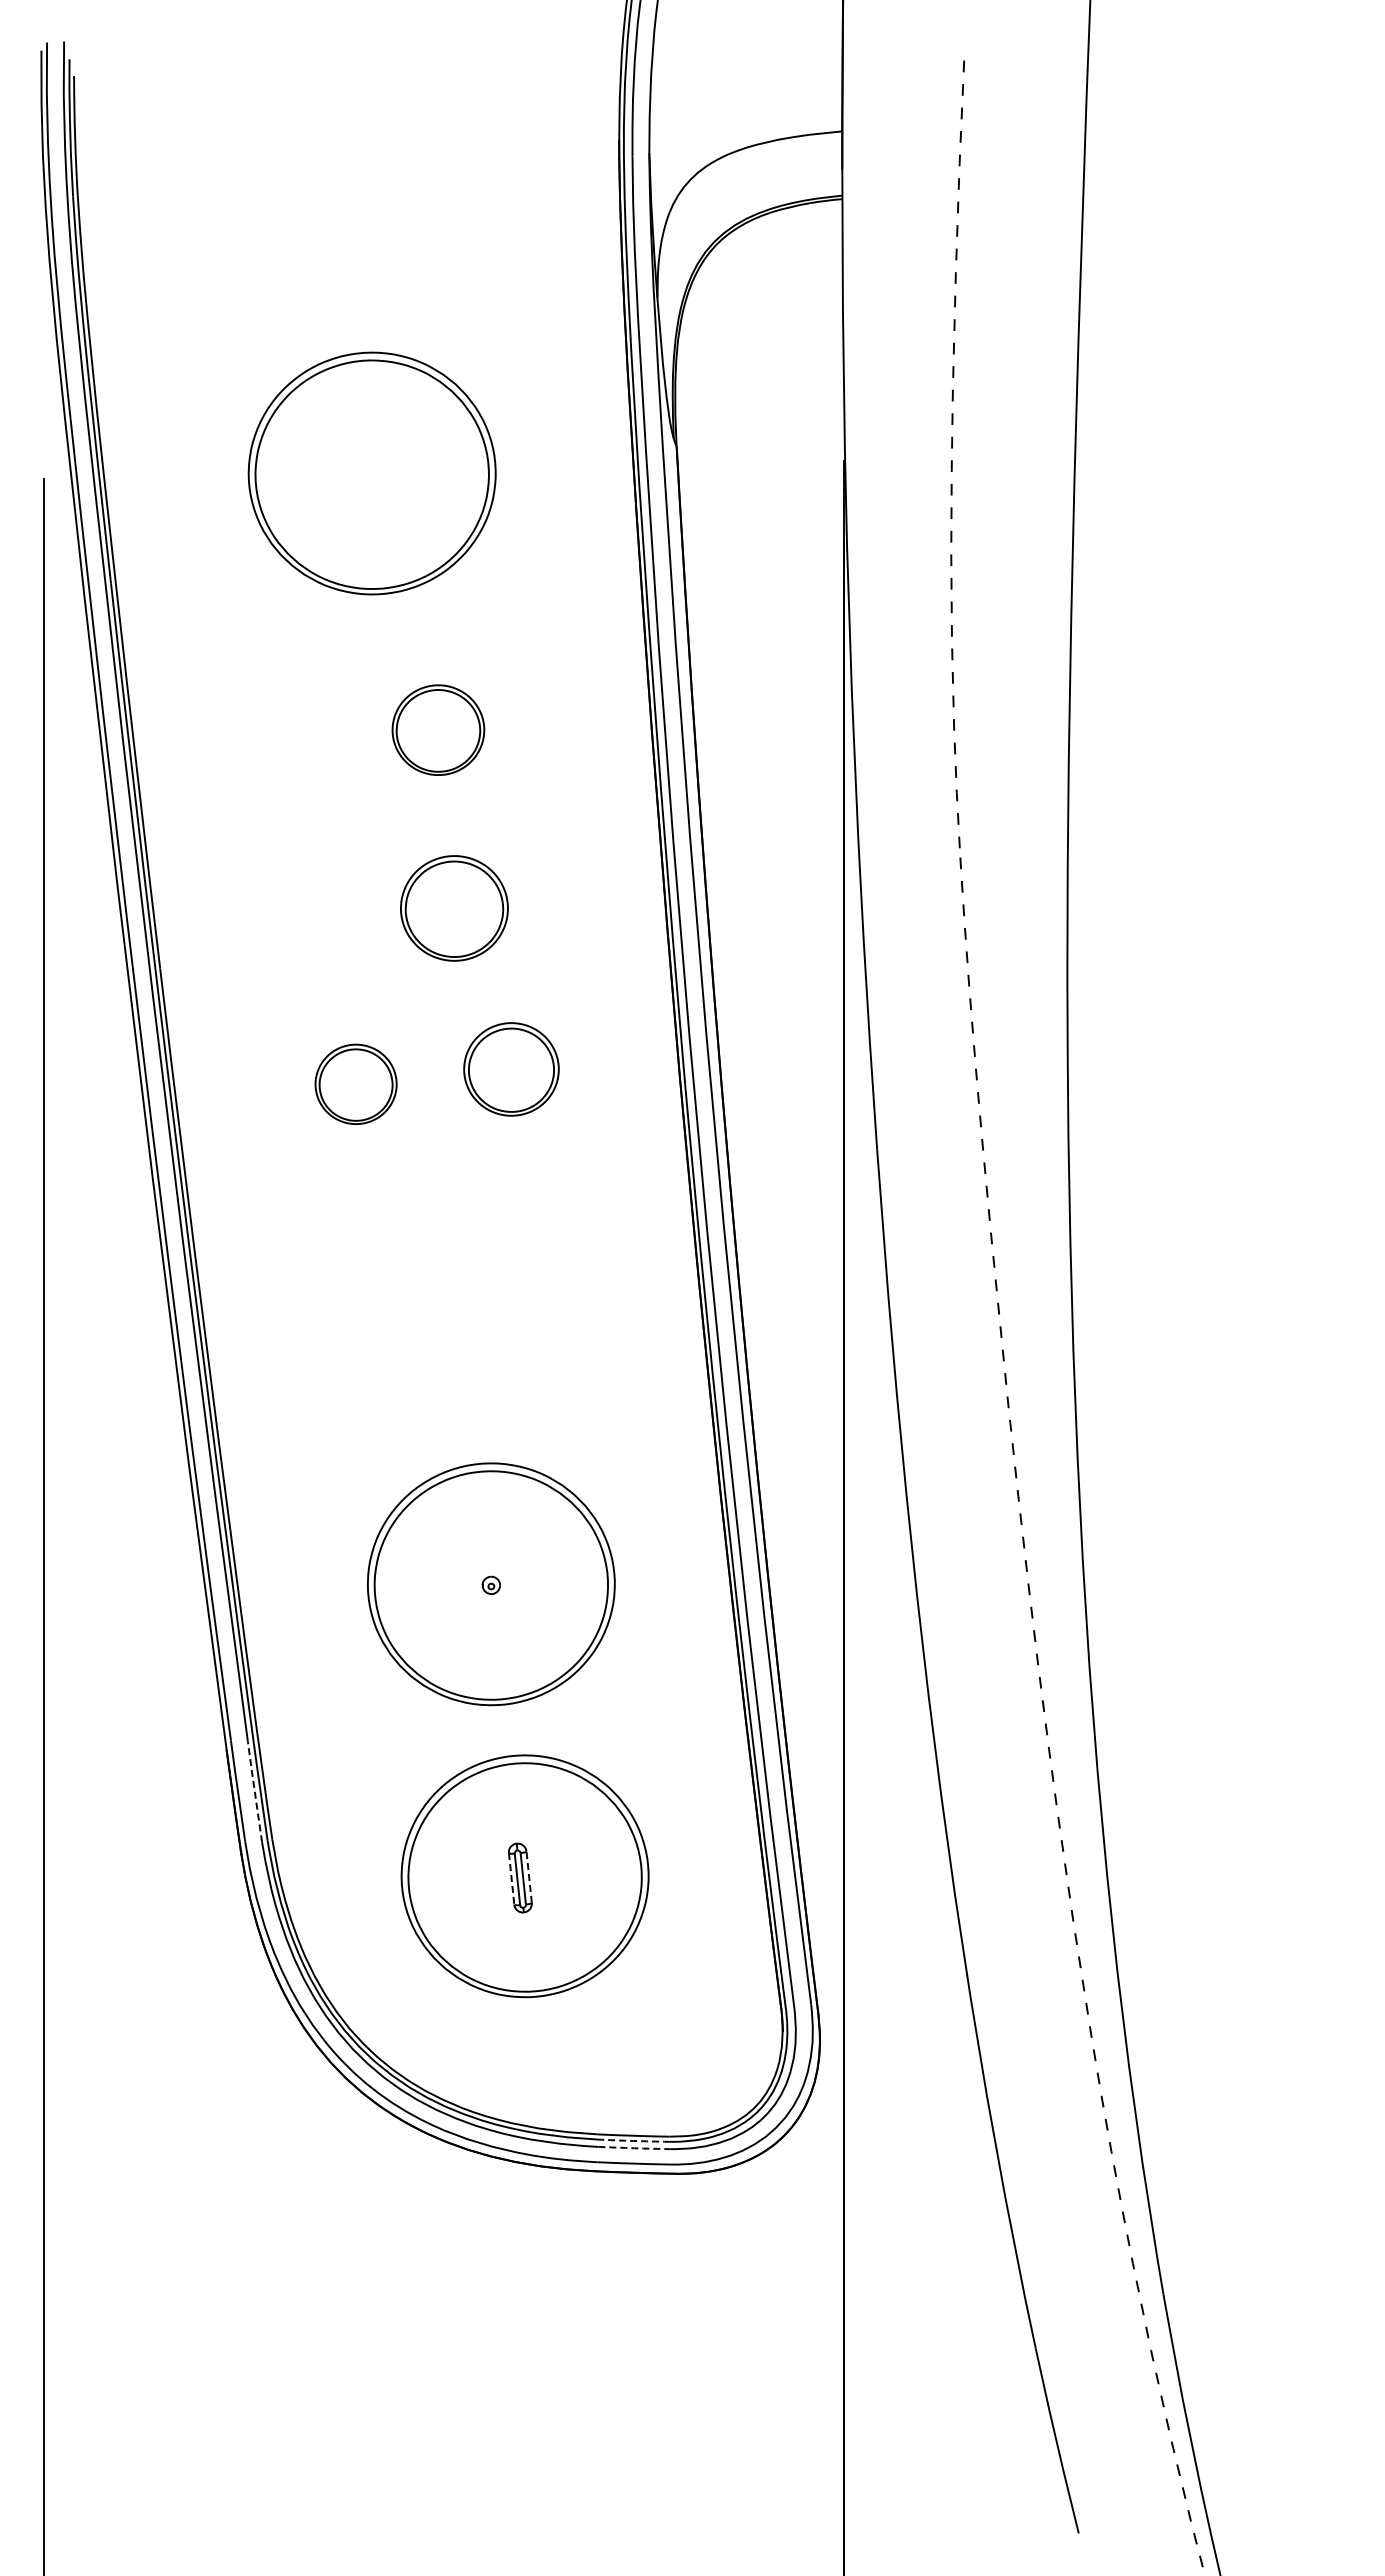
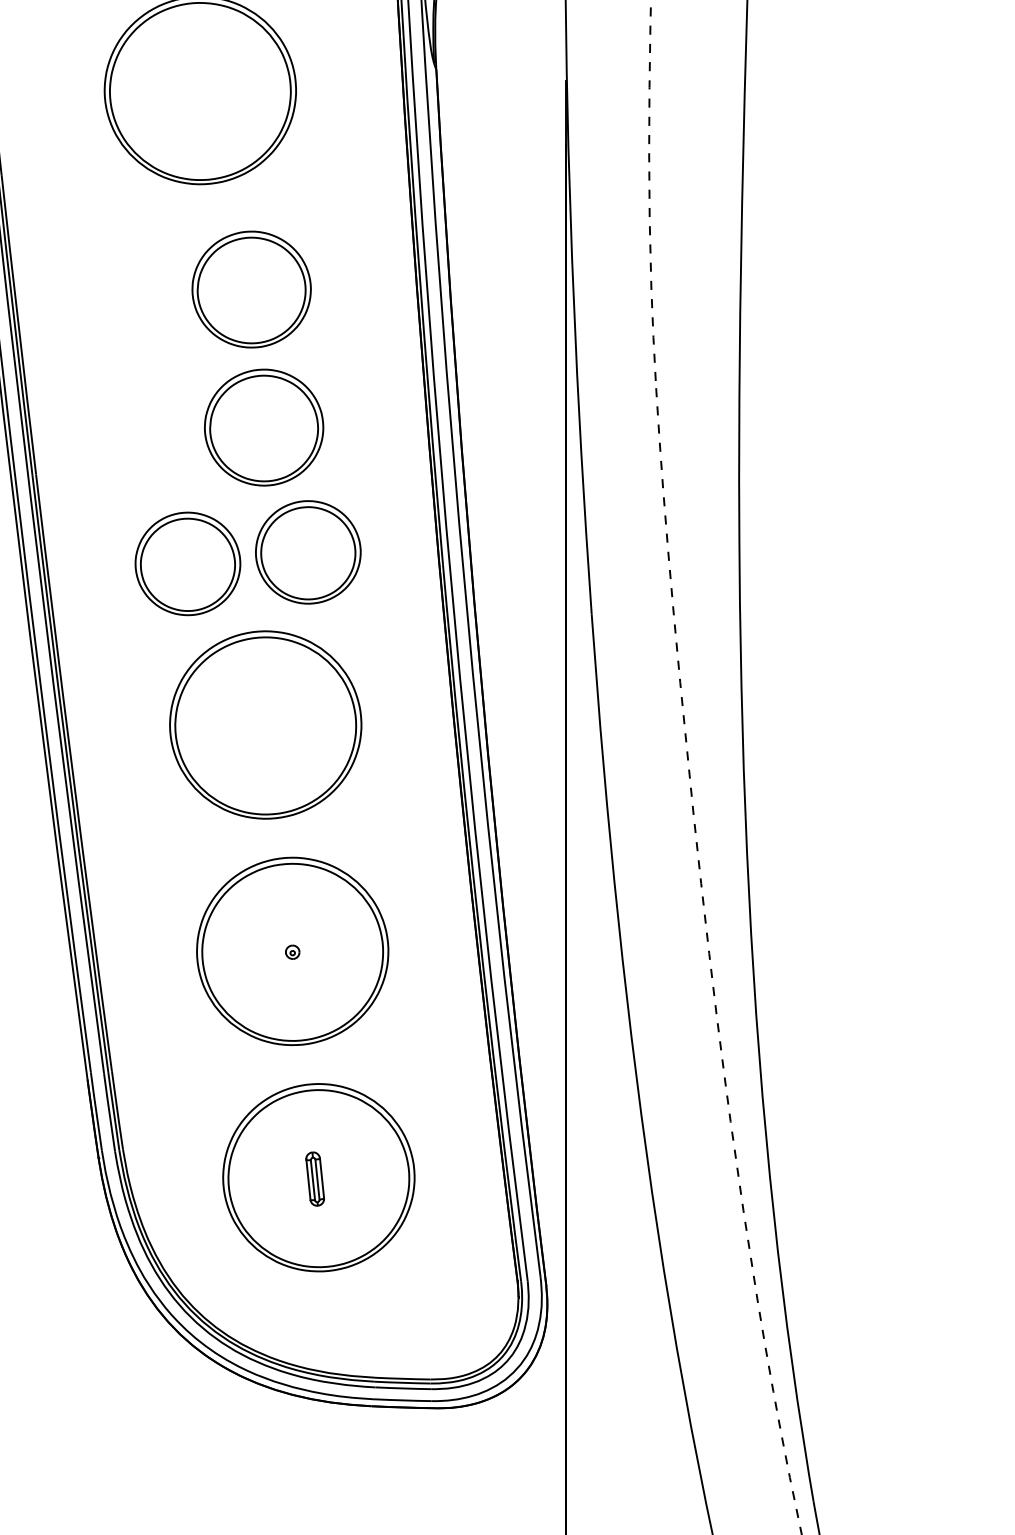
part: (438, 729) -> (251, 288), size x1.67
part: (454, 908) -> (264, 427), size x1.43
part: (511, 1069) -> (308, 552), size x1.43
part: (355, 1084) -> (187, 564), size x1.67
part: (456, 1292) -> (265, 725), added
line: (254, 1791) -> (109, 1112), dashed -> solid
line: (529, 1877) -> (322, 1178), dashed -> solid
line: (511, 1878) -> (308, 1179), dashed -> solid
arc: (633, 2140) -> (402, 1382), dashed -> solid
arc: (634, 2148) -> (403, 1388), dashed -> solid

